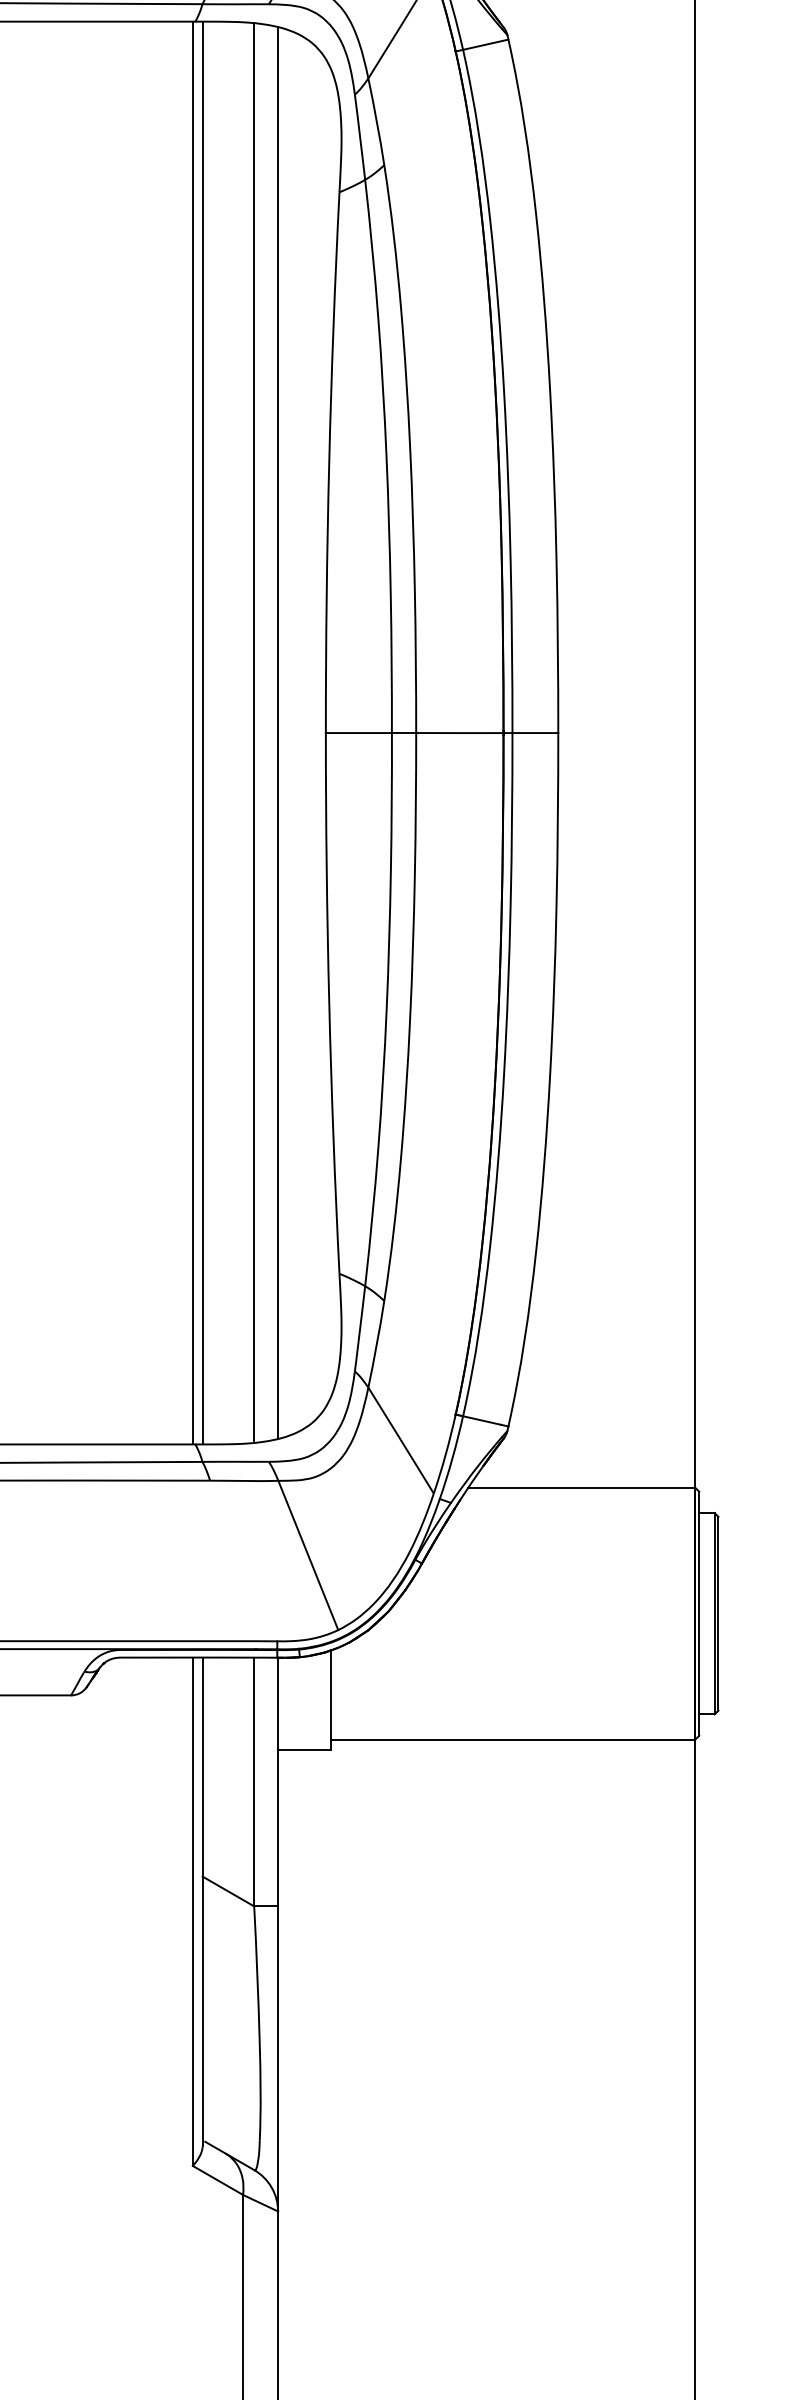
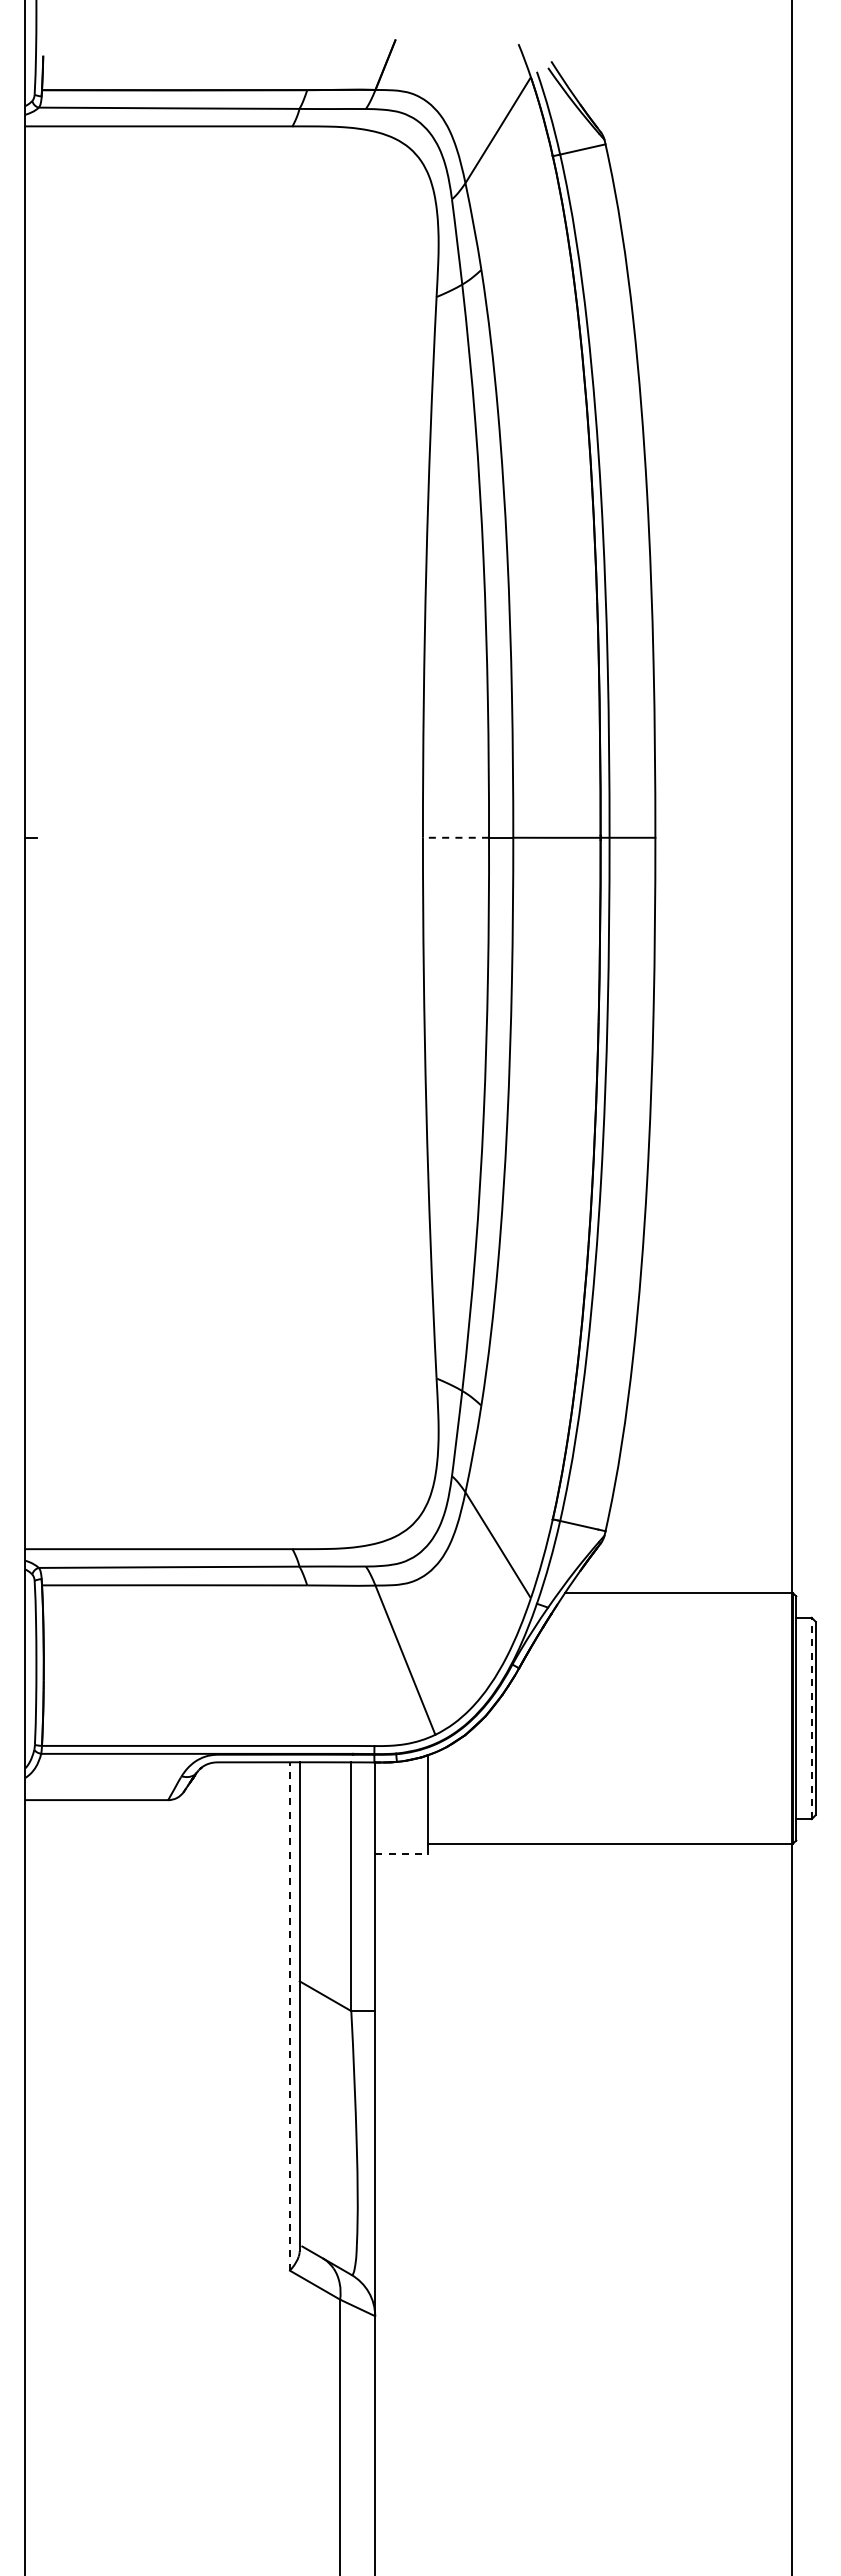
line: (192, 732) -> (289, 837), removed
line: (202, 732) -> (299, 837), removed
line: (254, 732) -> (351, 837), removed
line: (278, 732) -> (375, 837), removed
line: (358, 732) -> (455, 837), solid -> dashed
line: (714, 1613) -> (811, 1718), solid -> dashed
line: (305, 1749) -> (402, 1854), solid -> dashed
line: (192, 1910) -> (289, 2015), solid -> dashed

